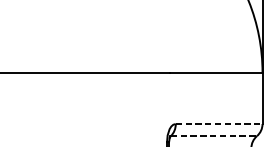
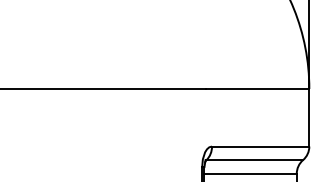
line: (219, 124) -> (260, 146), dashed -> solid
line: (214, 136) -> (255, 160), dashed -> solid

